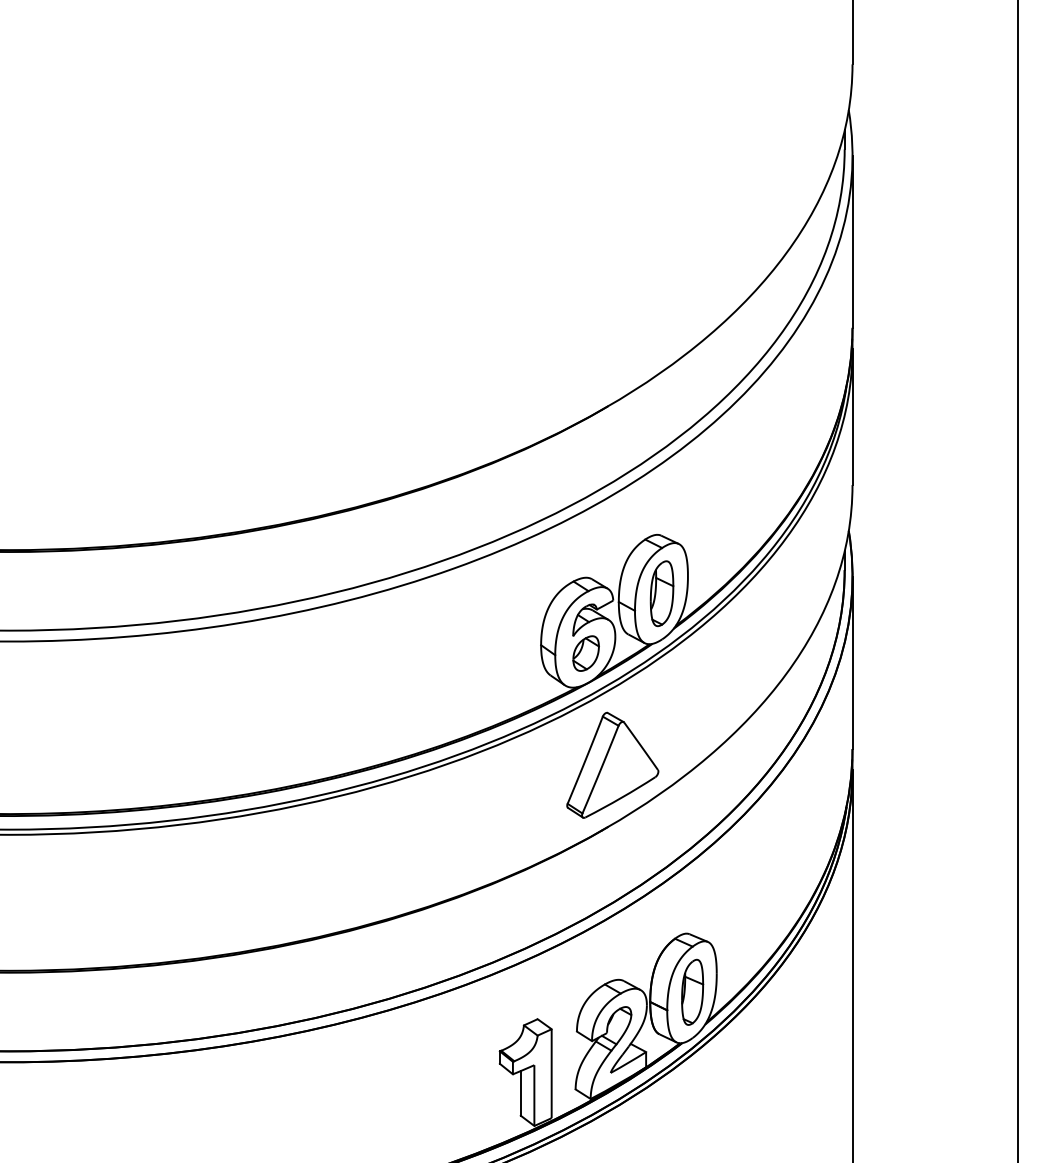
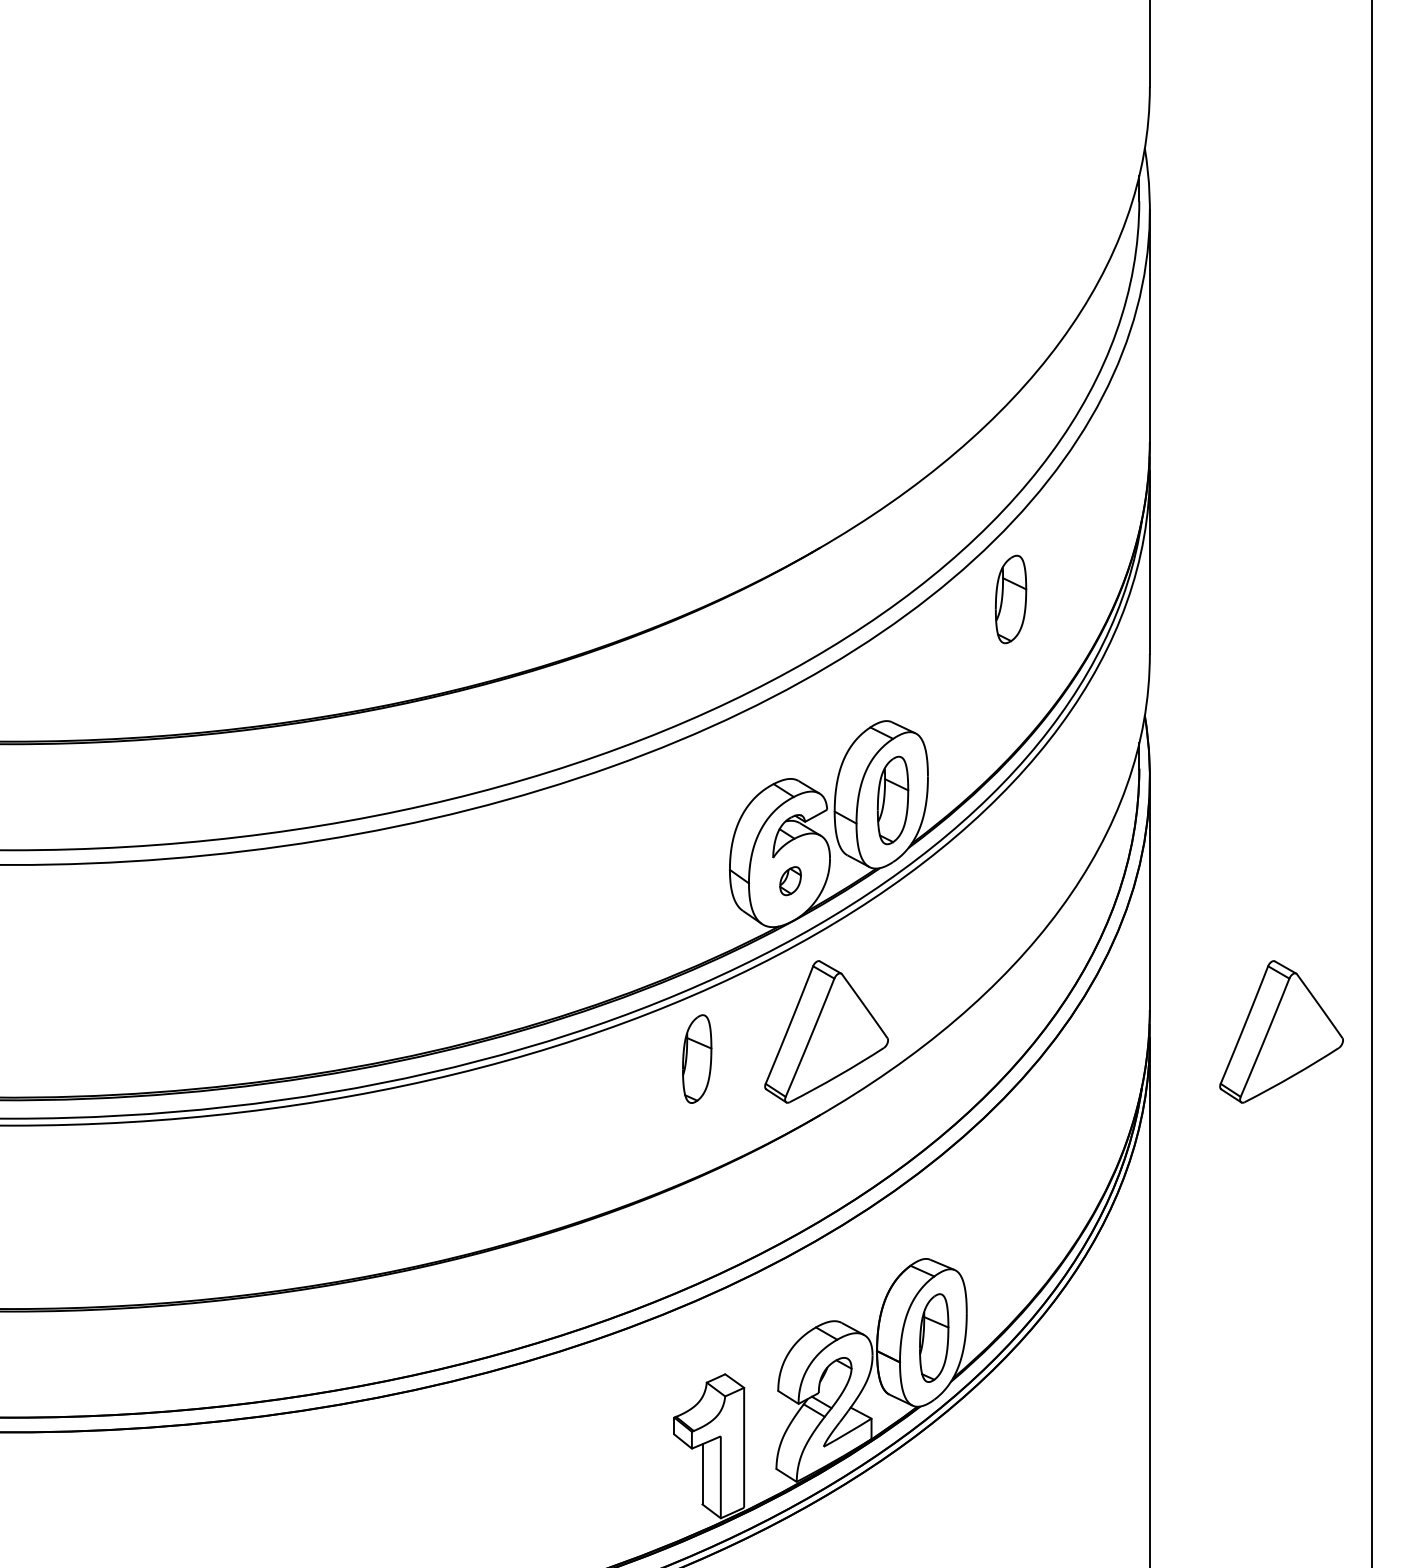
part: (749, 444) -> (1010, 599), added
part: (586, 653) -> (790, 880), size x0.6
part: (950, 765) -> (1281, 1031), added
part: (517, 785) -> (697, 1058), added

